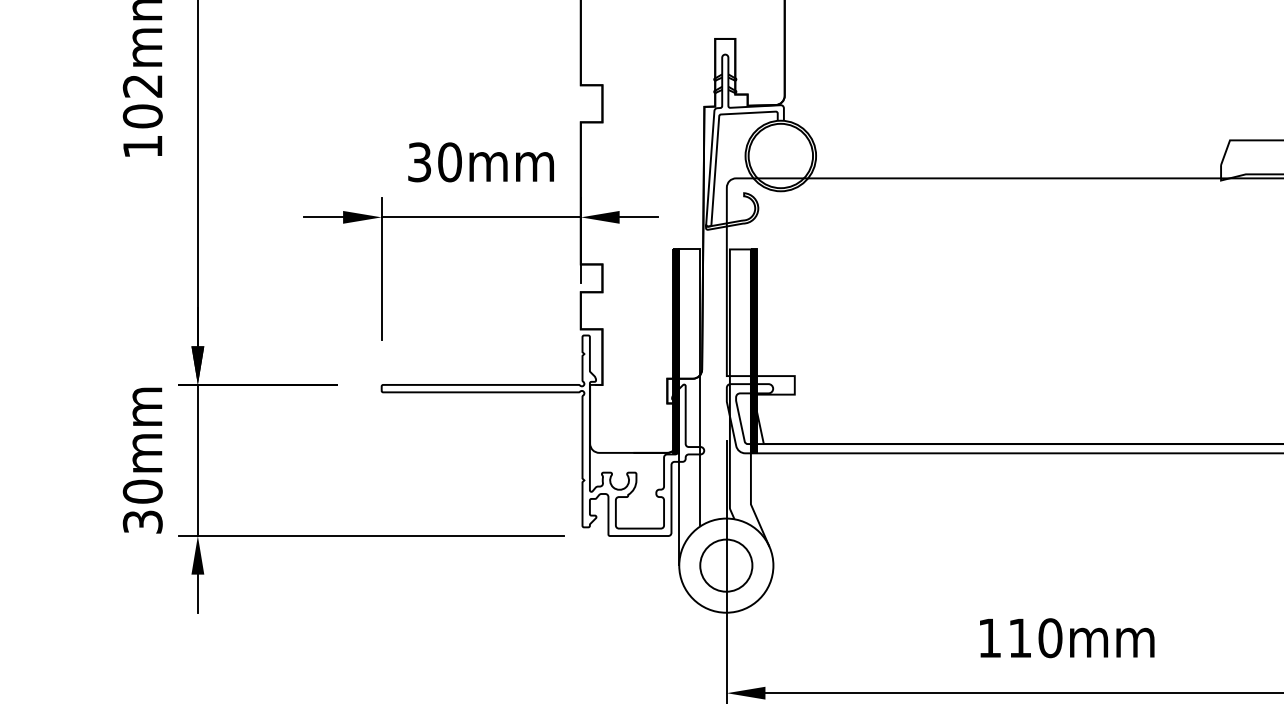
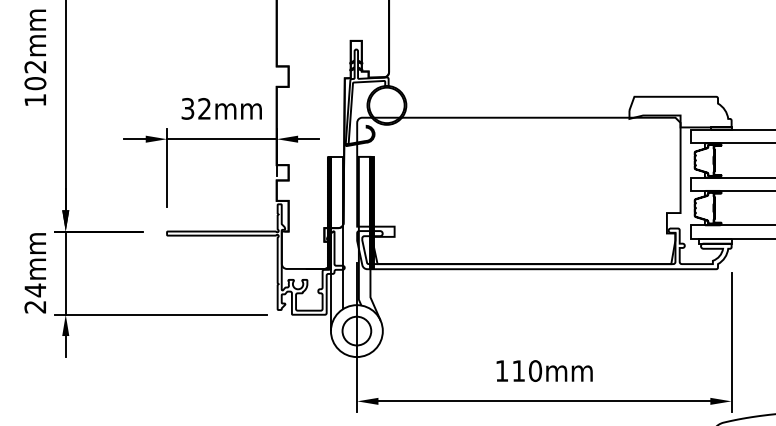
text: (449, 161) -> (204, 108), 30mm -> 32mm
text: (142, 506) -> (35, 298), 30mm -> 24mm

